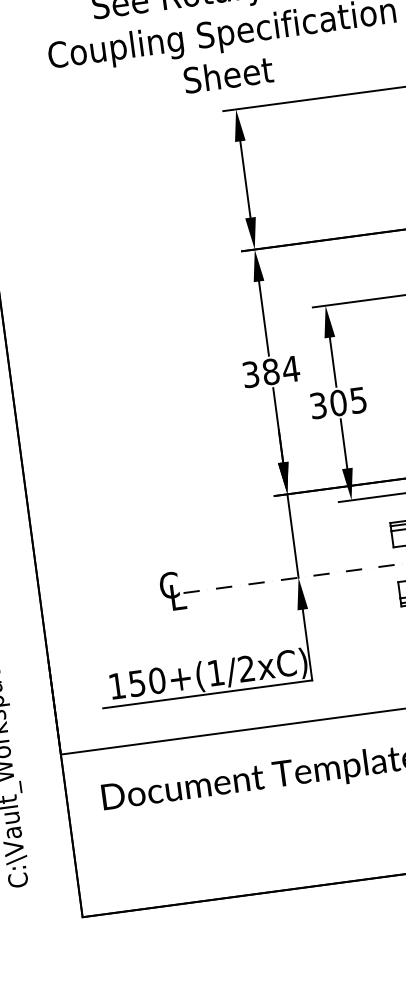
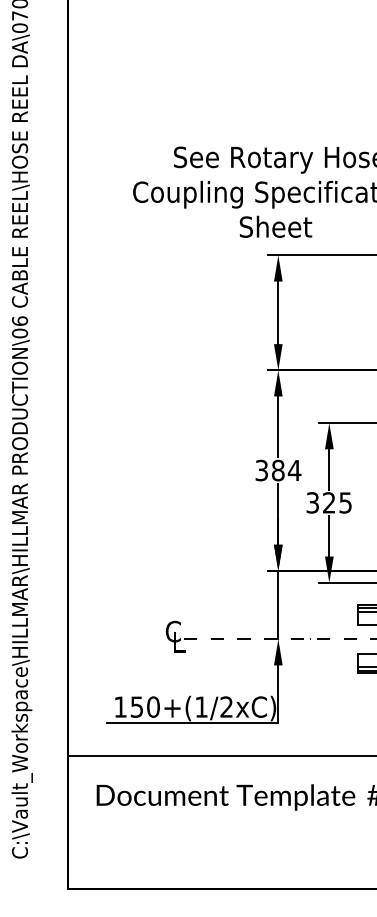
text: (337, 402) -> (328, 502), 305 -> 325

